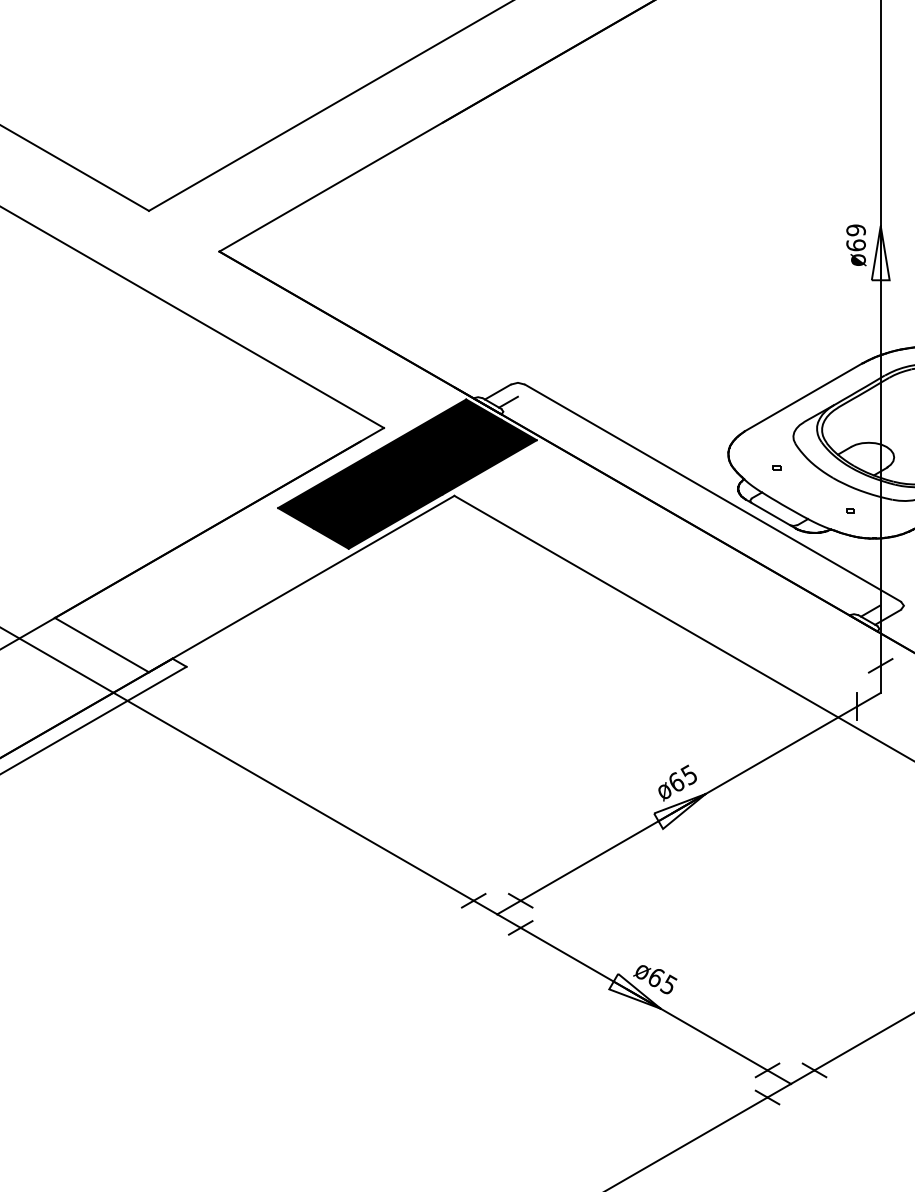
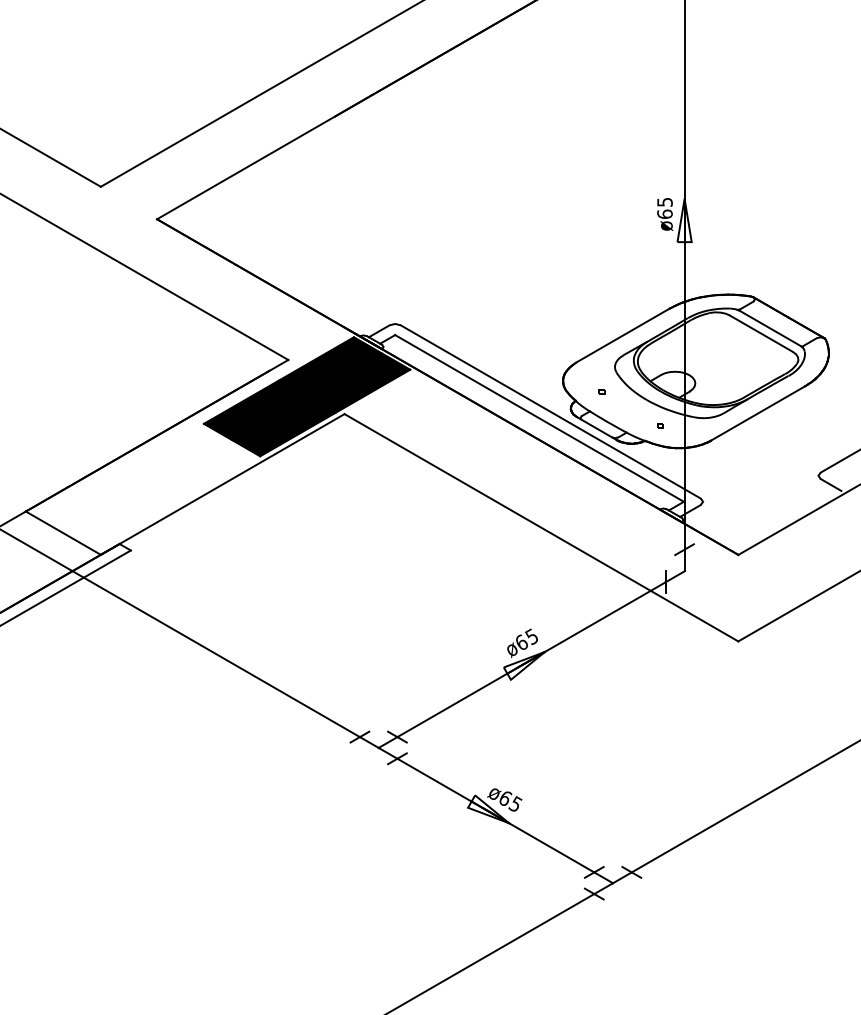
text: (855, 230) -> (664, 202), ø69 -> ø65
line: (698, 501) -> (539, 418), added

